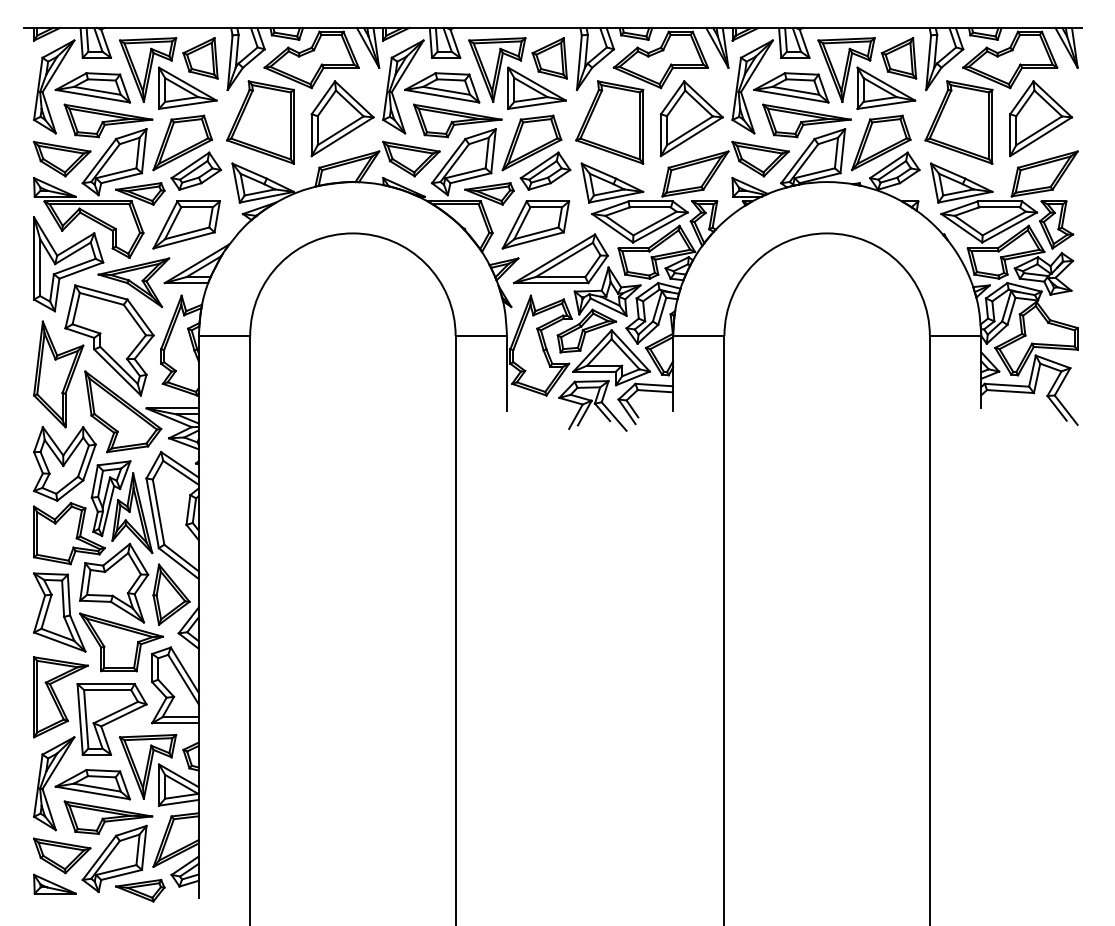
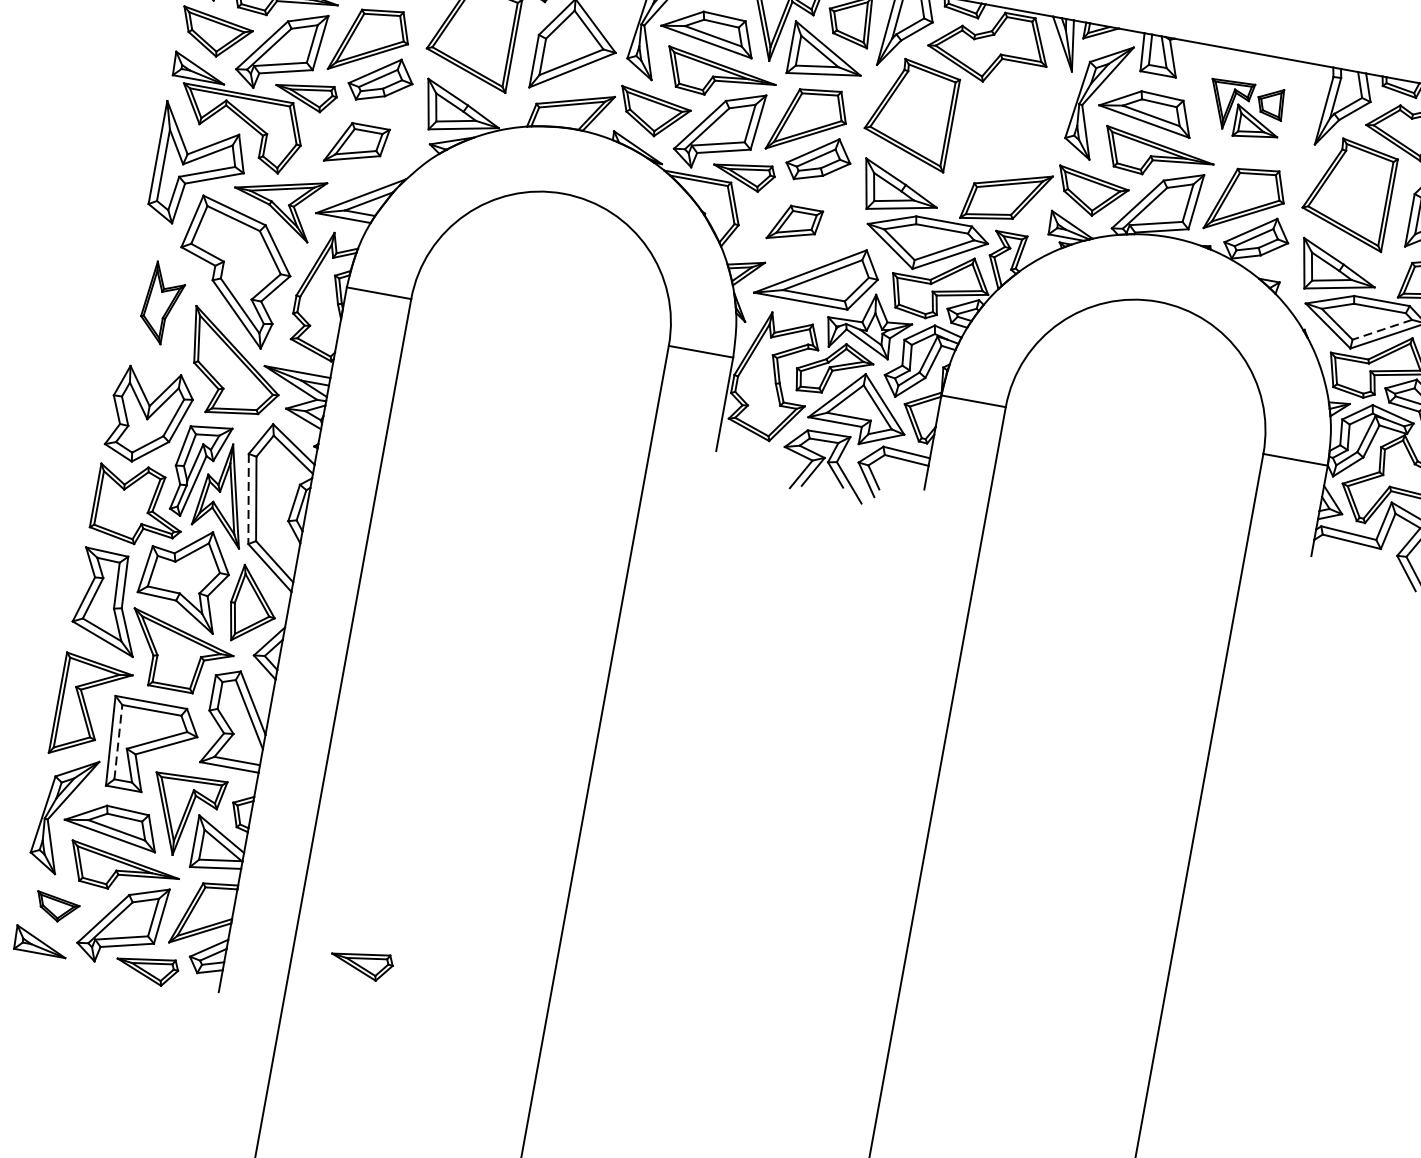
part: (867, 73) -> (1245, 110), size x0.6
part: (691, 118) -> (1014, 126), removed
line: (1004, 223) -> (1382, 329), solid -> dashed
part: (186, 224) -> (356, 144), size x0.7
part: (535, 224) -> (794, 224), size x0.6
part: (58, 374) -> (162, 303), size x0.6
line: (152, 513) -> (248, 499), solid -> dashed
line: (86, 718) -> (118, 741), solid -> dashed
part: (62, 855) -> (57, 907), size x0.6
part: (305, 856) -> (362, 964), added

